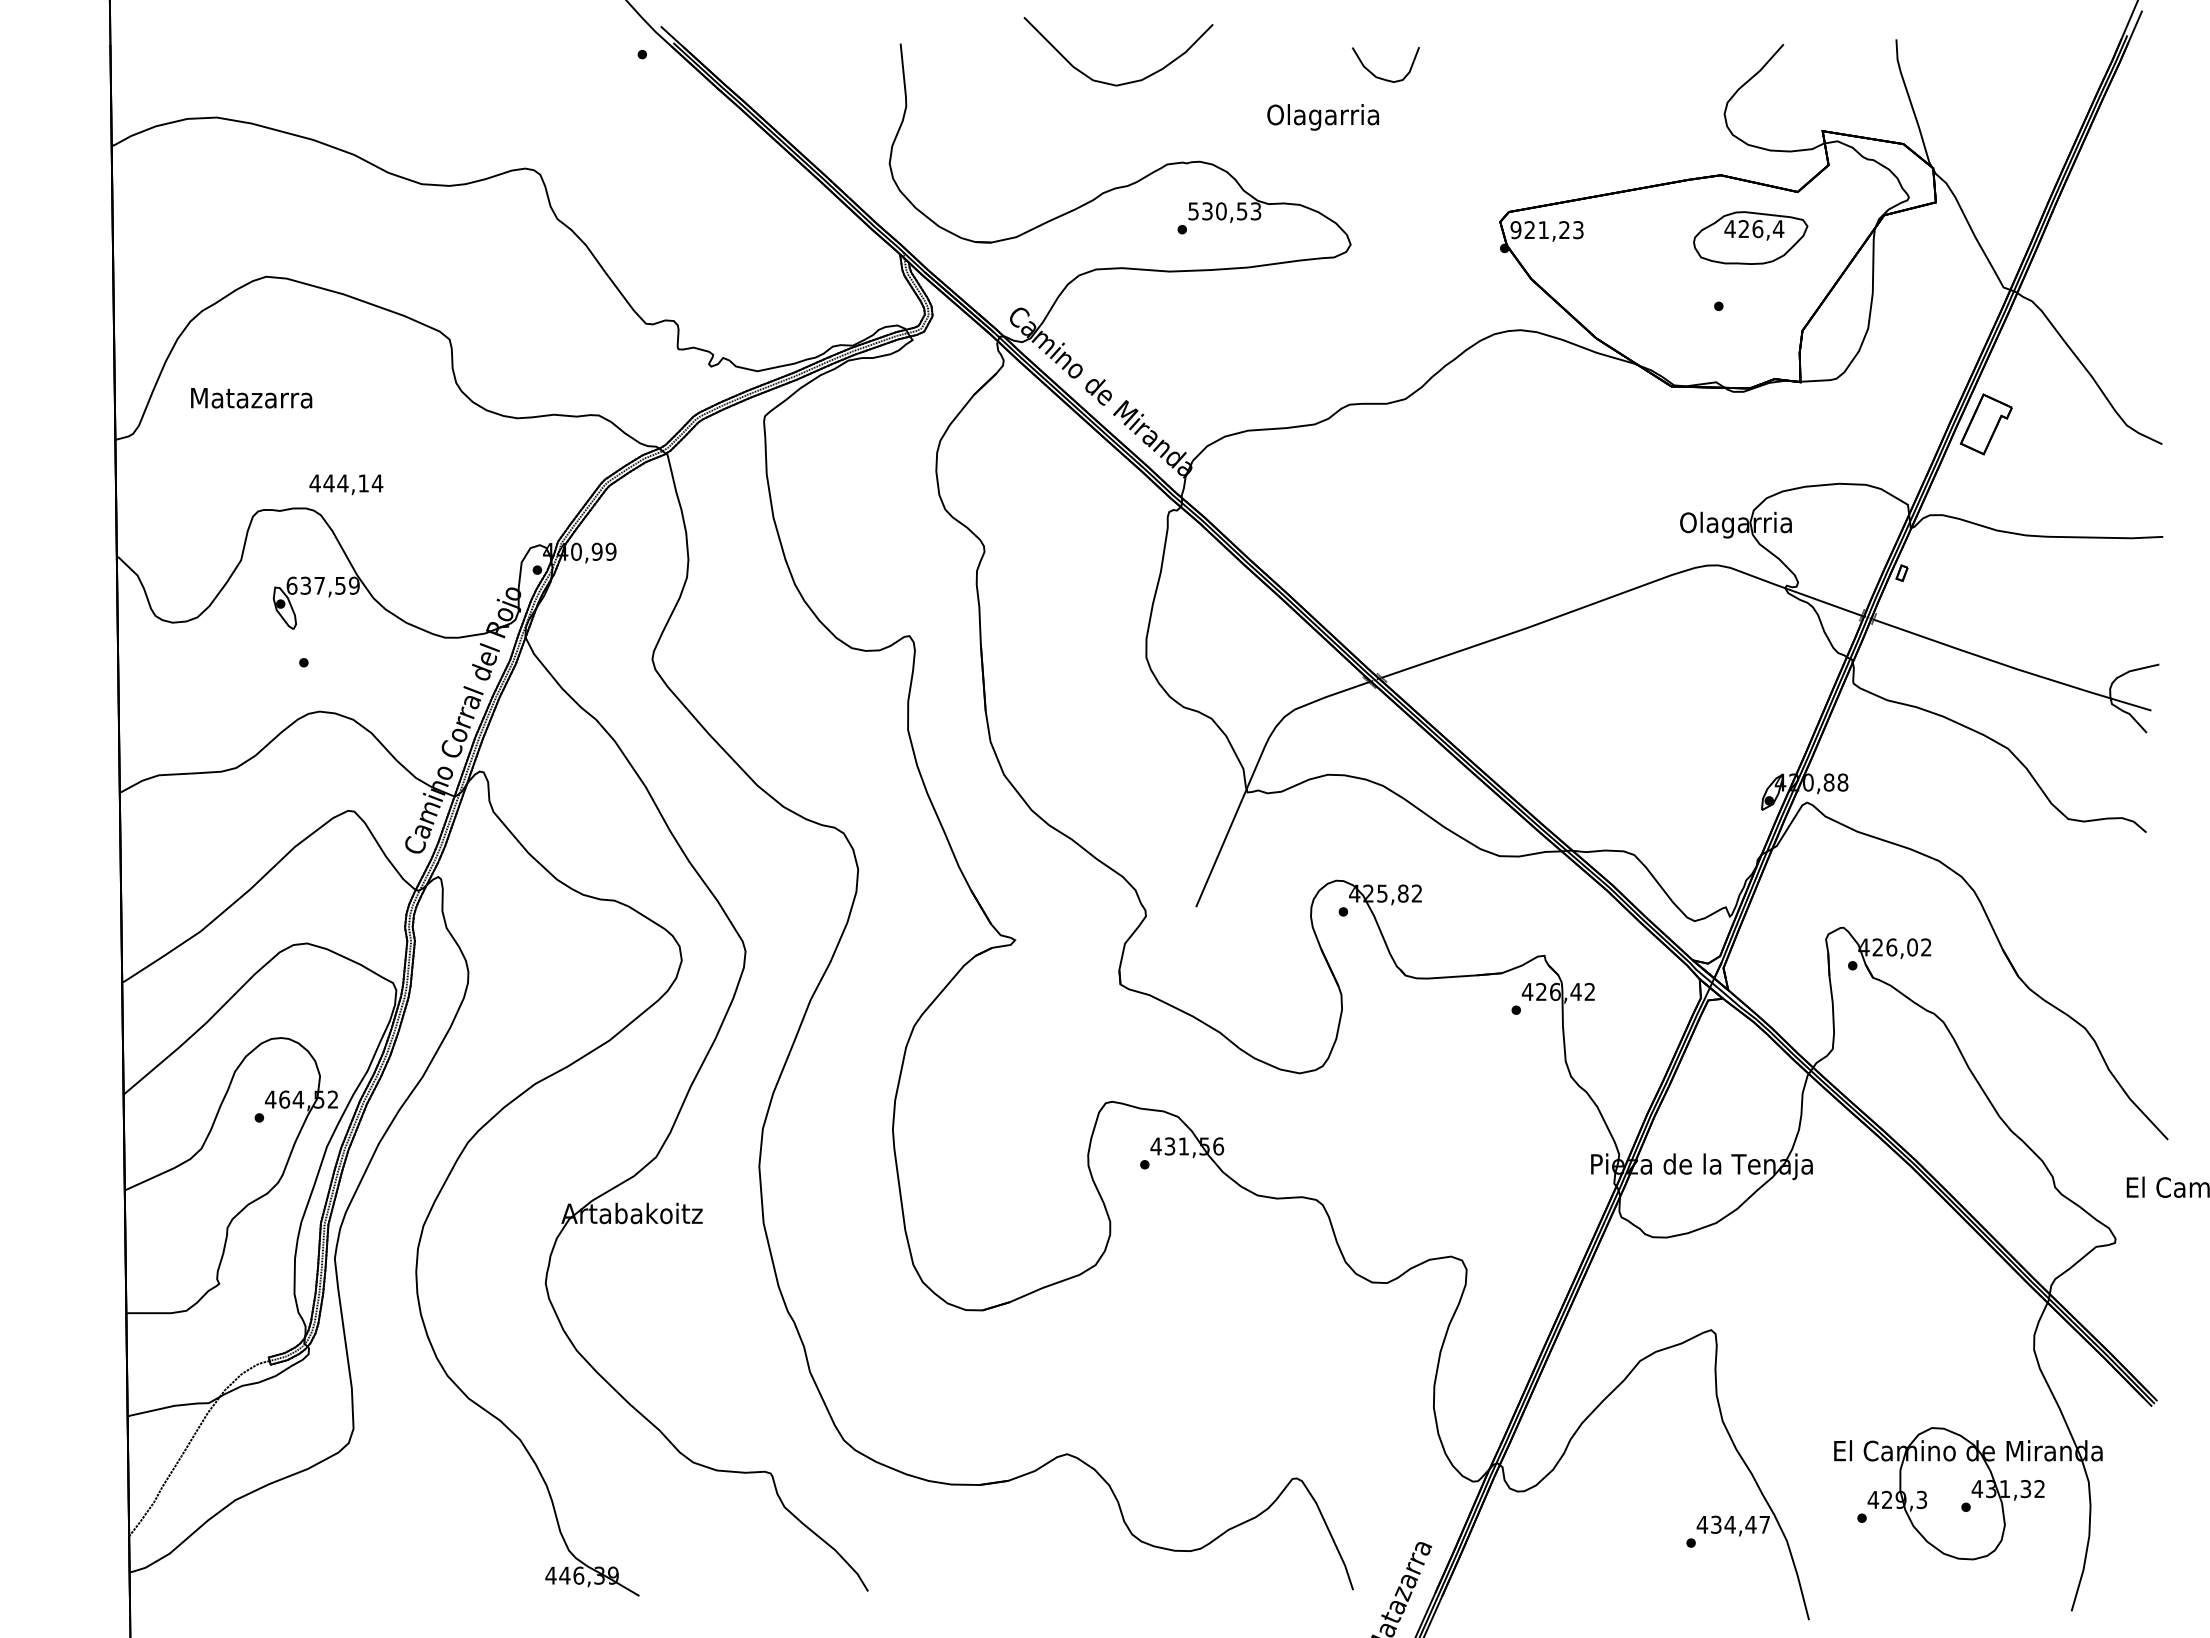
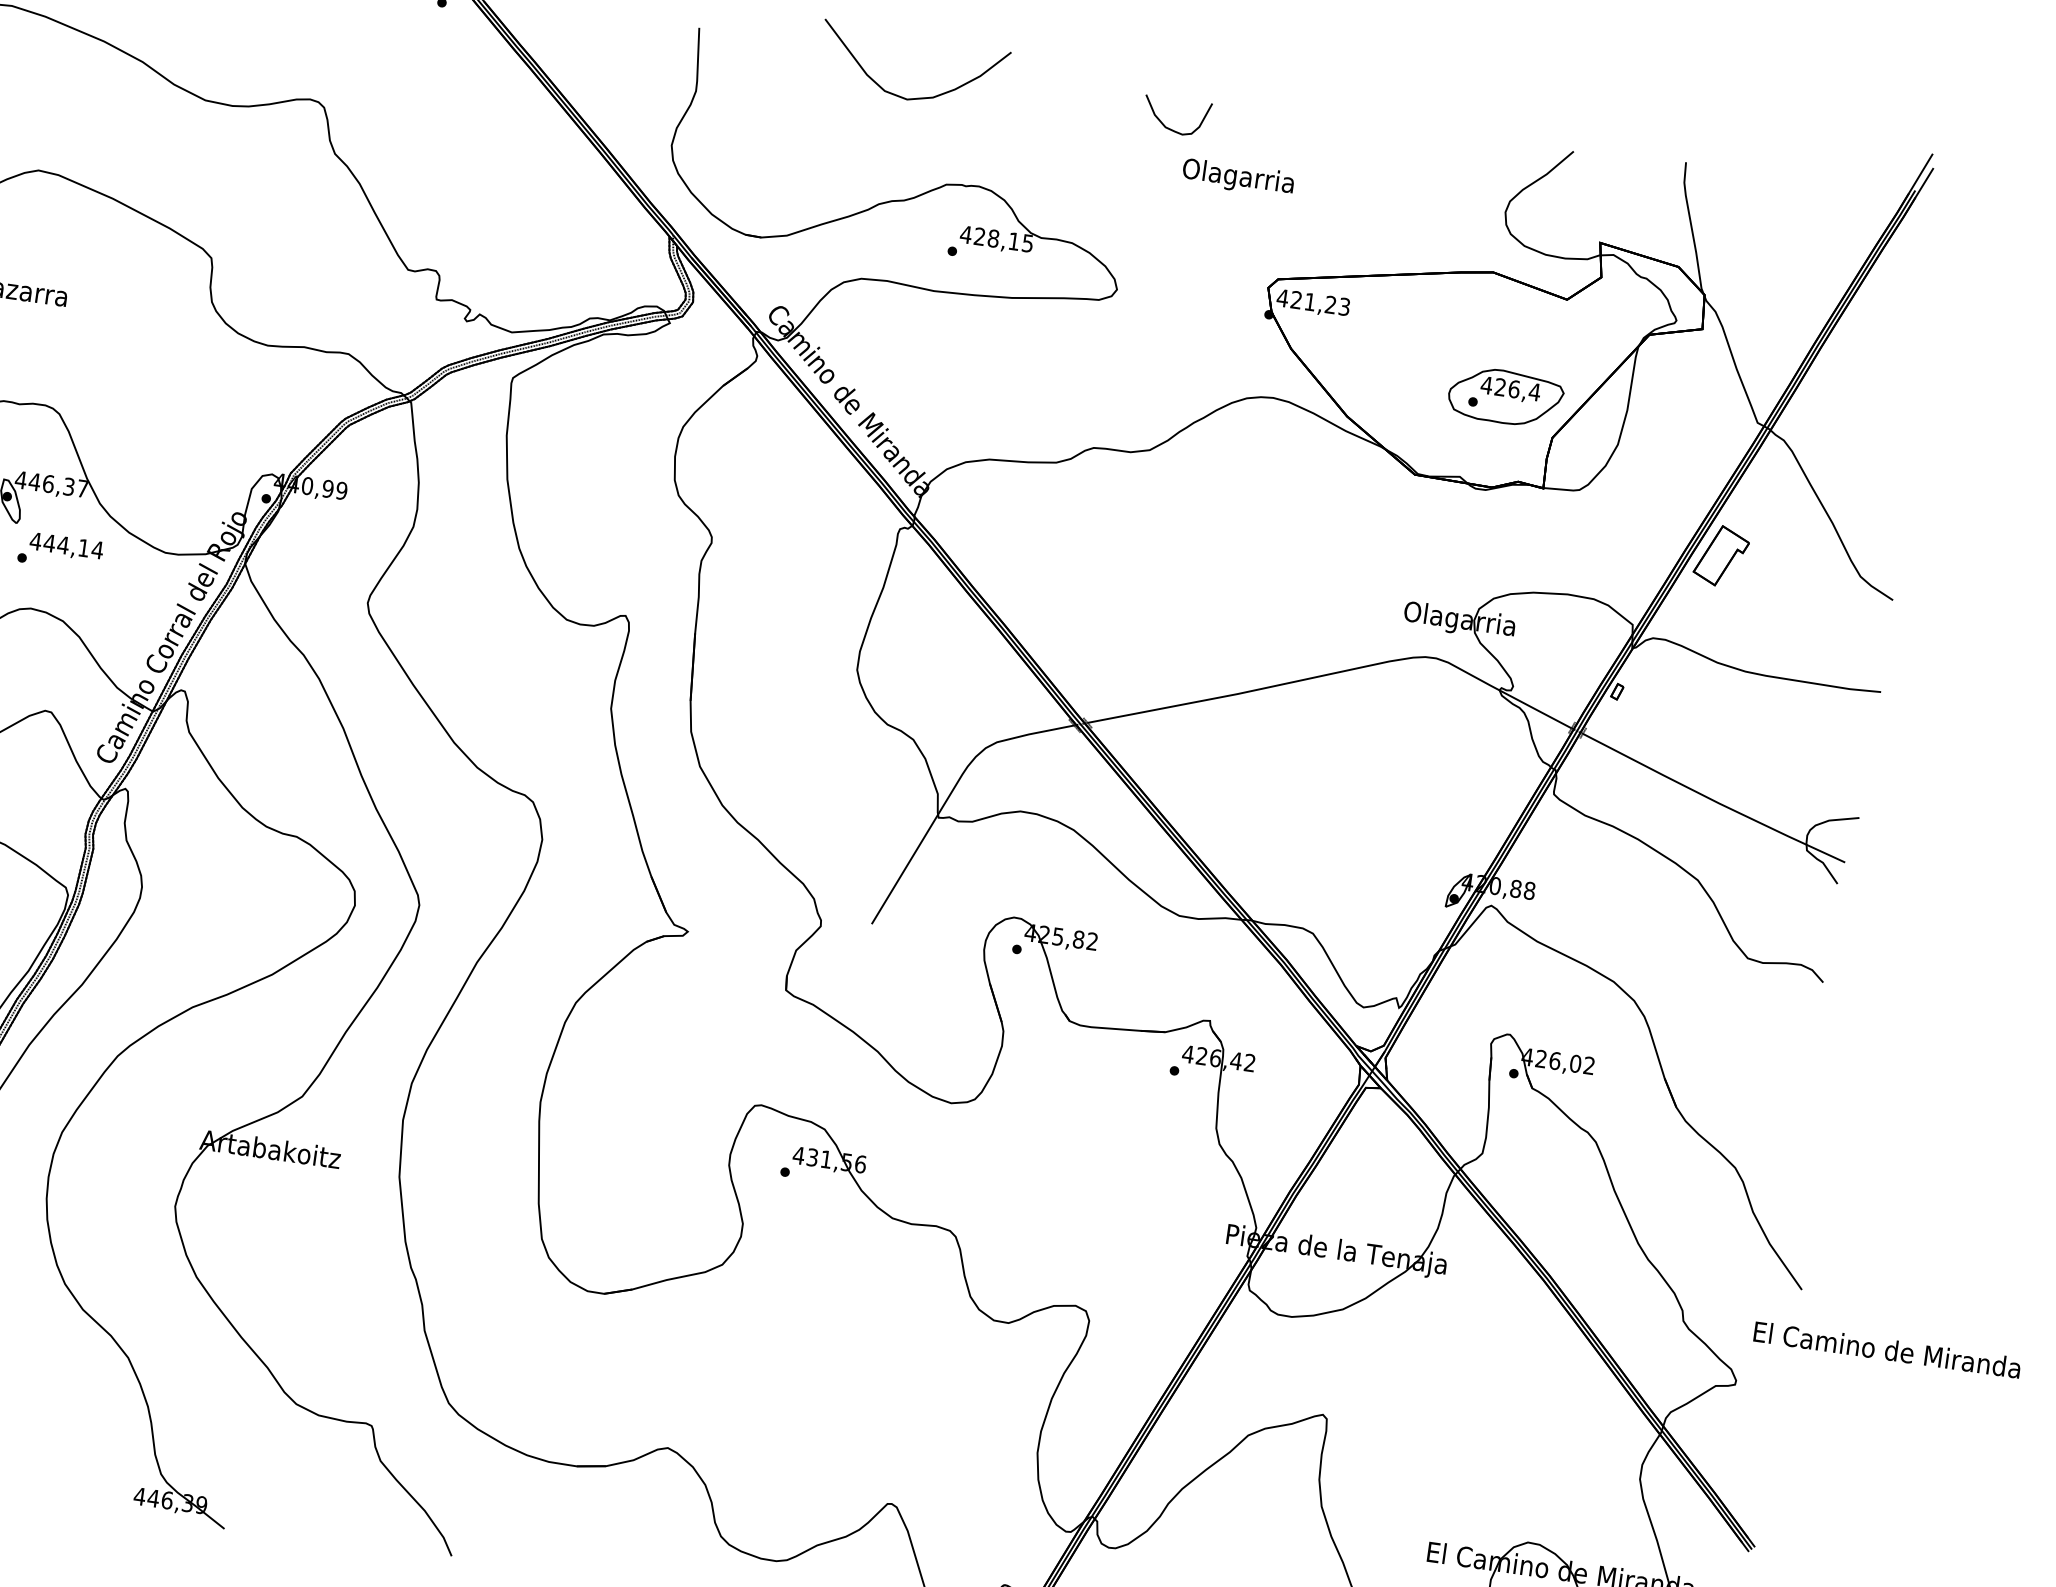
text: (1323, 117) -> (1238, 178), moved
text: (1224, 211) -> (996, 239), 530,53 -> 428,15
text: (1515, 230) -> (1282, 298), 921,23 -> 421,23
part: (1750, 237) -> (1505, 396), moved
text: (346, 484) -> (66, 546), moved
text: (322, 585) -> (51, 484), 637,59 -> 446,37

